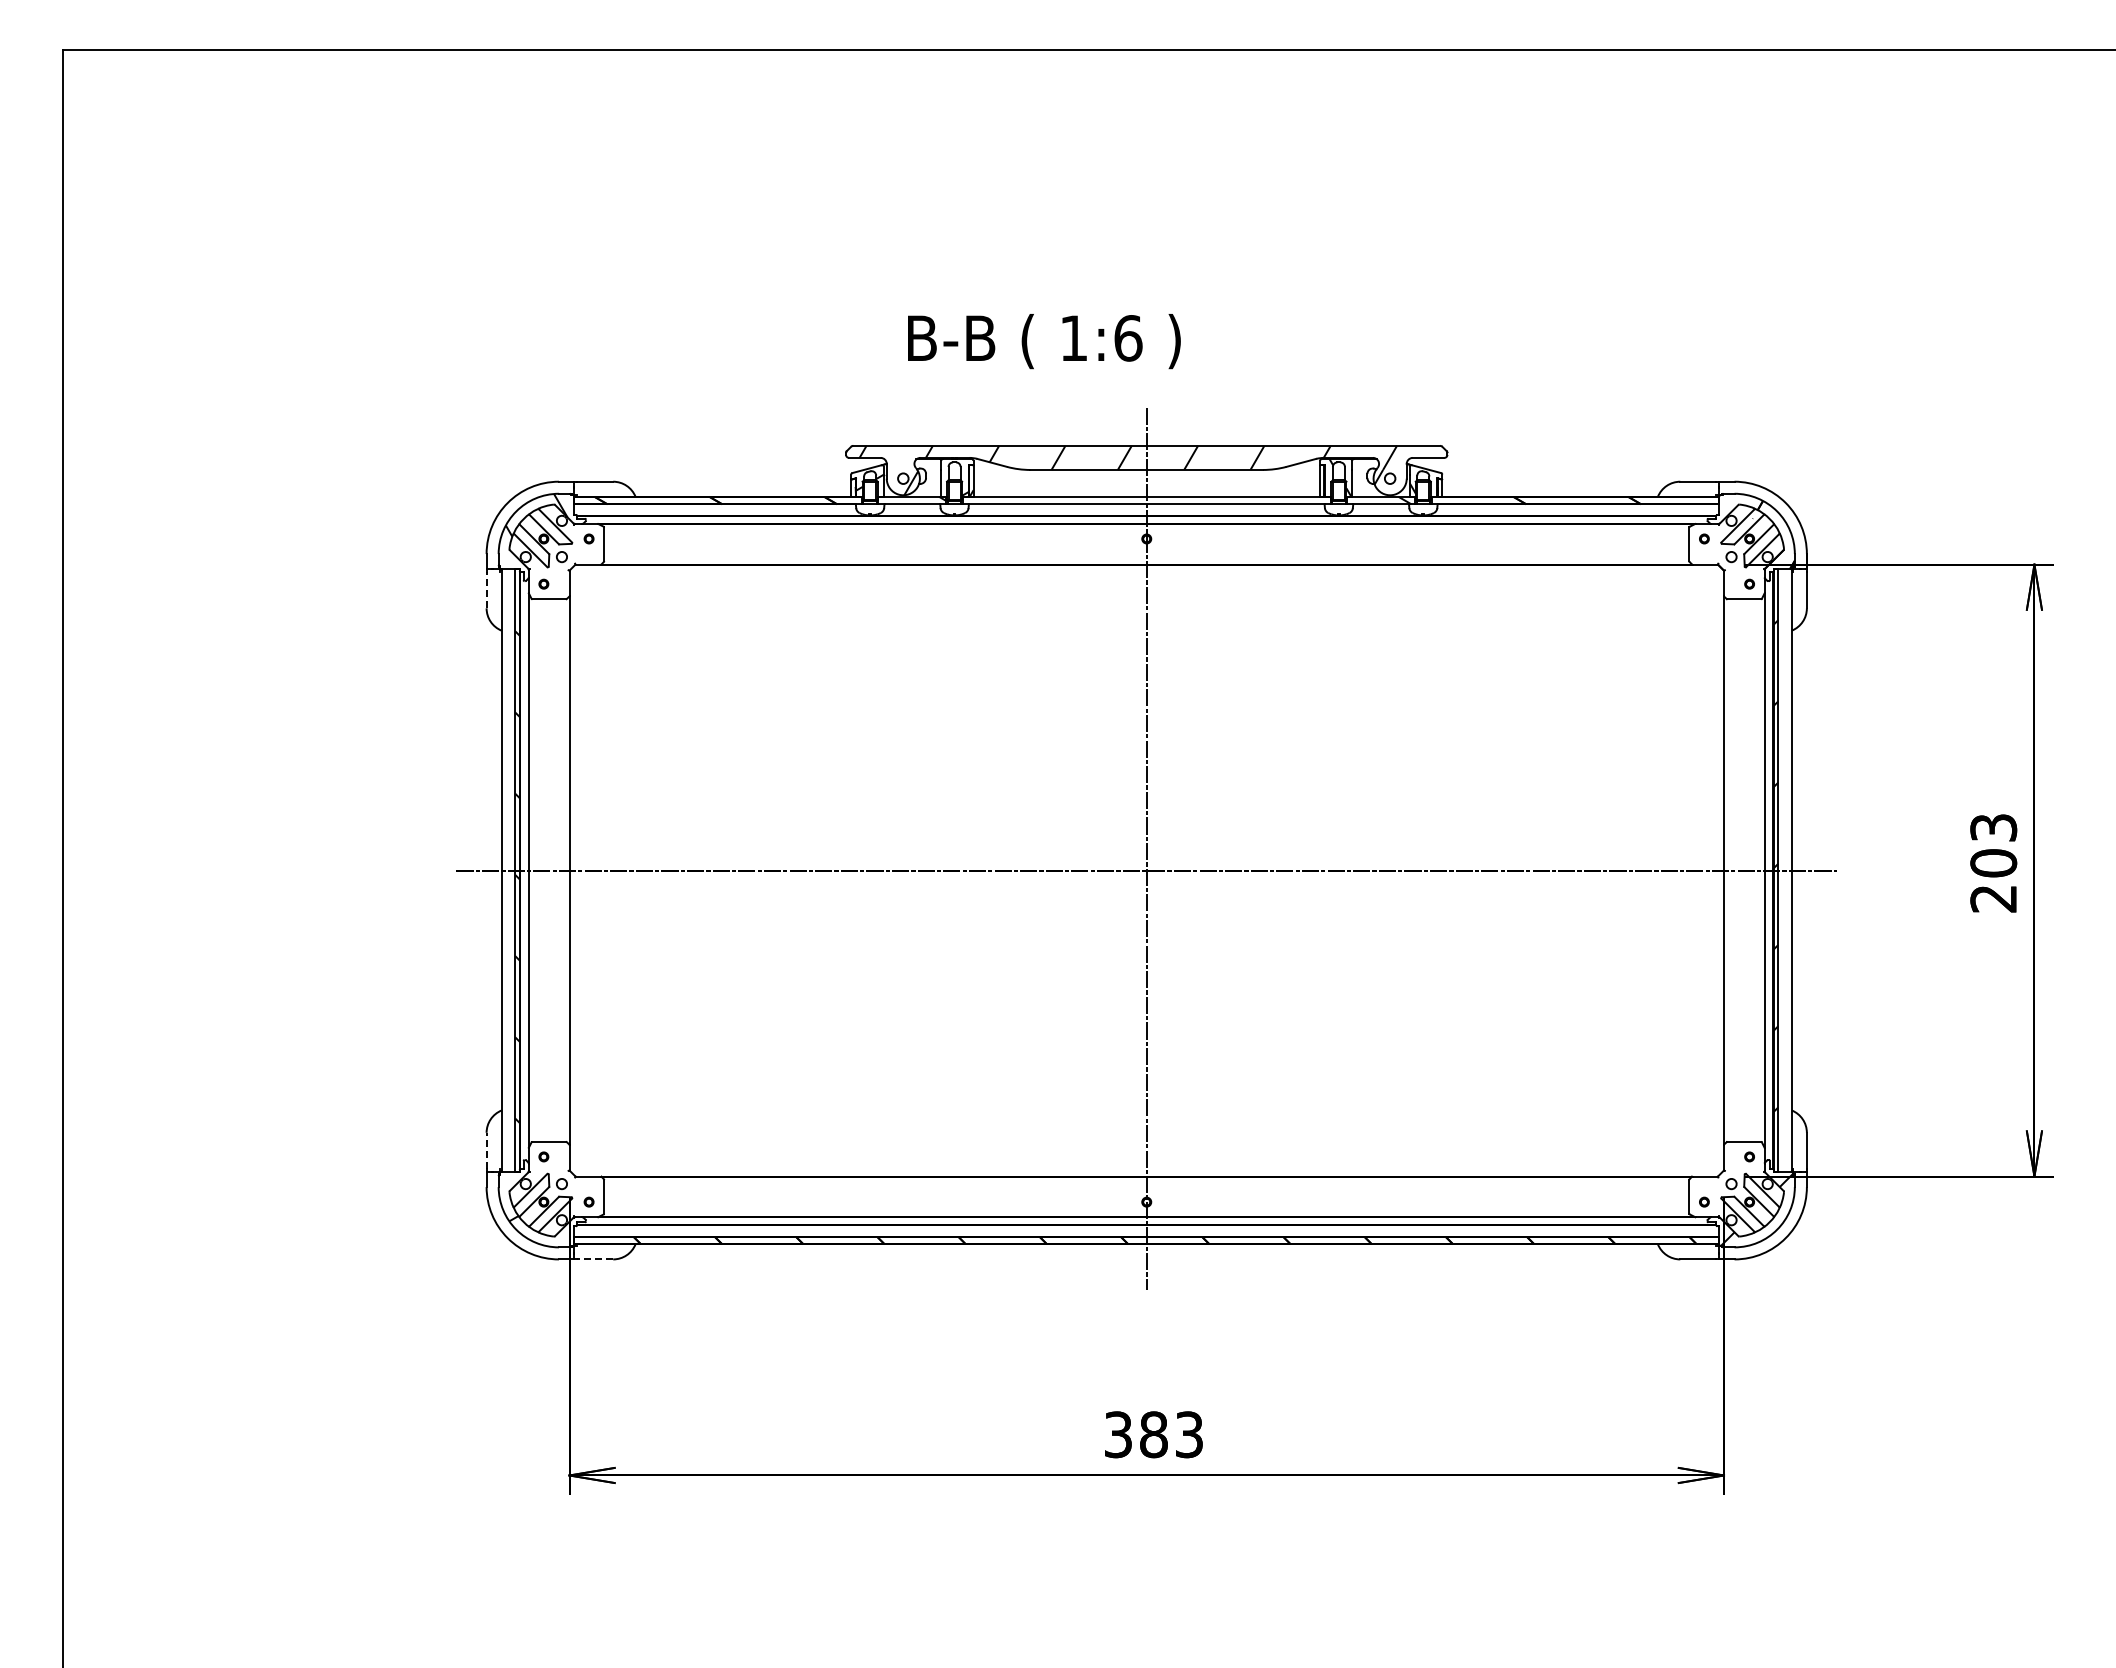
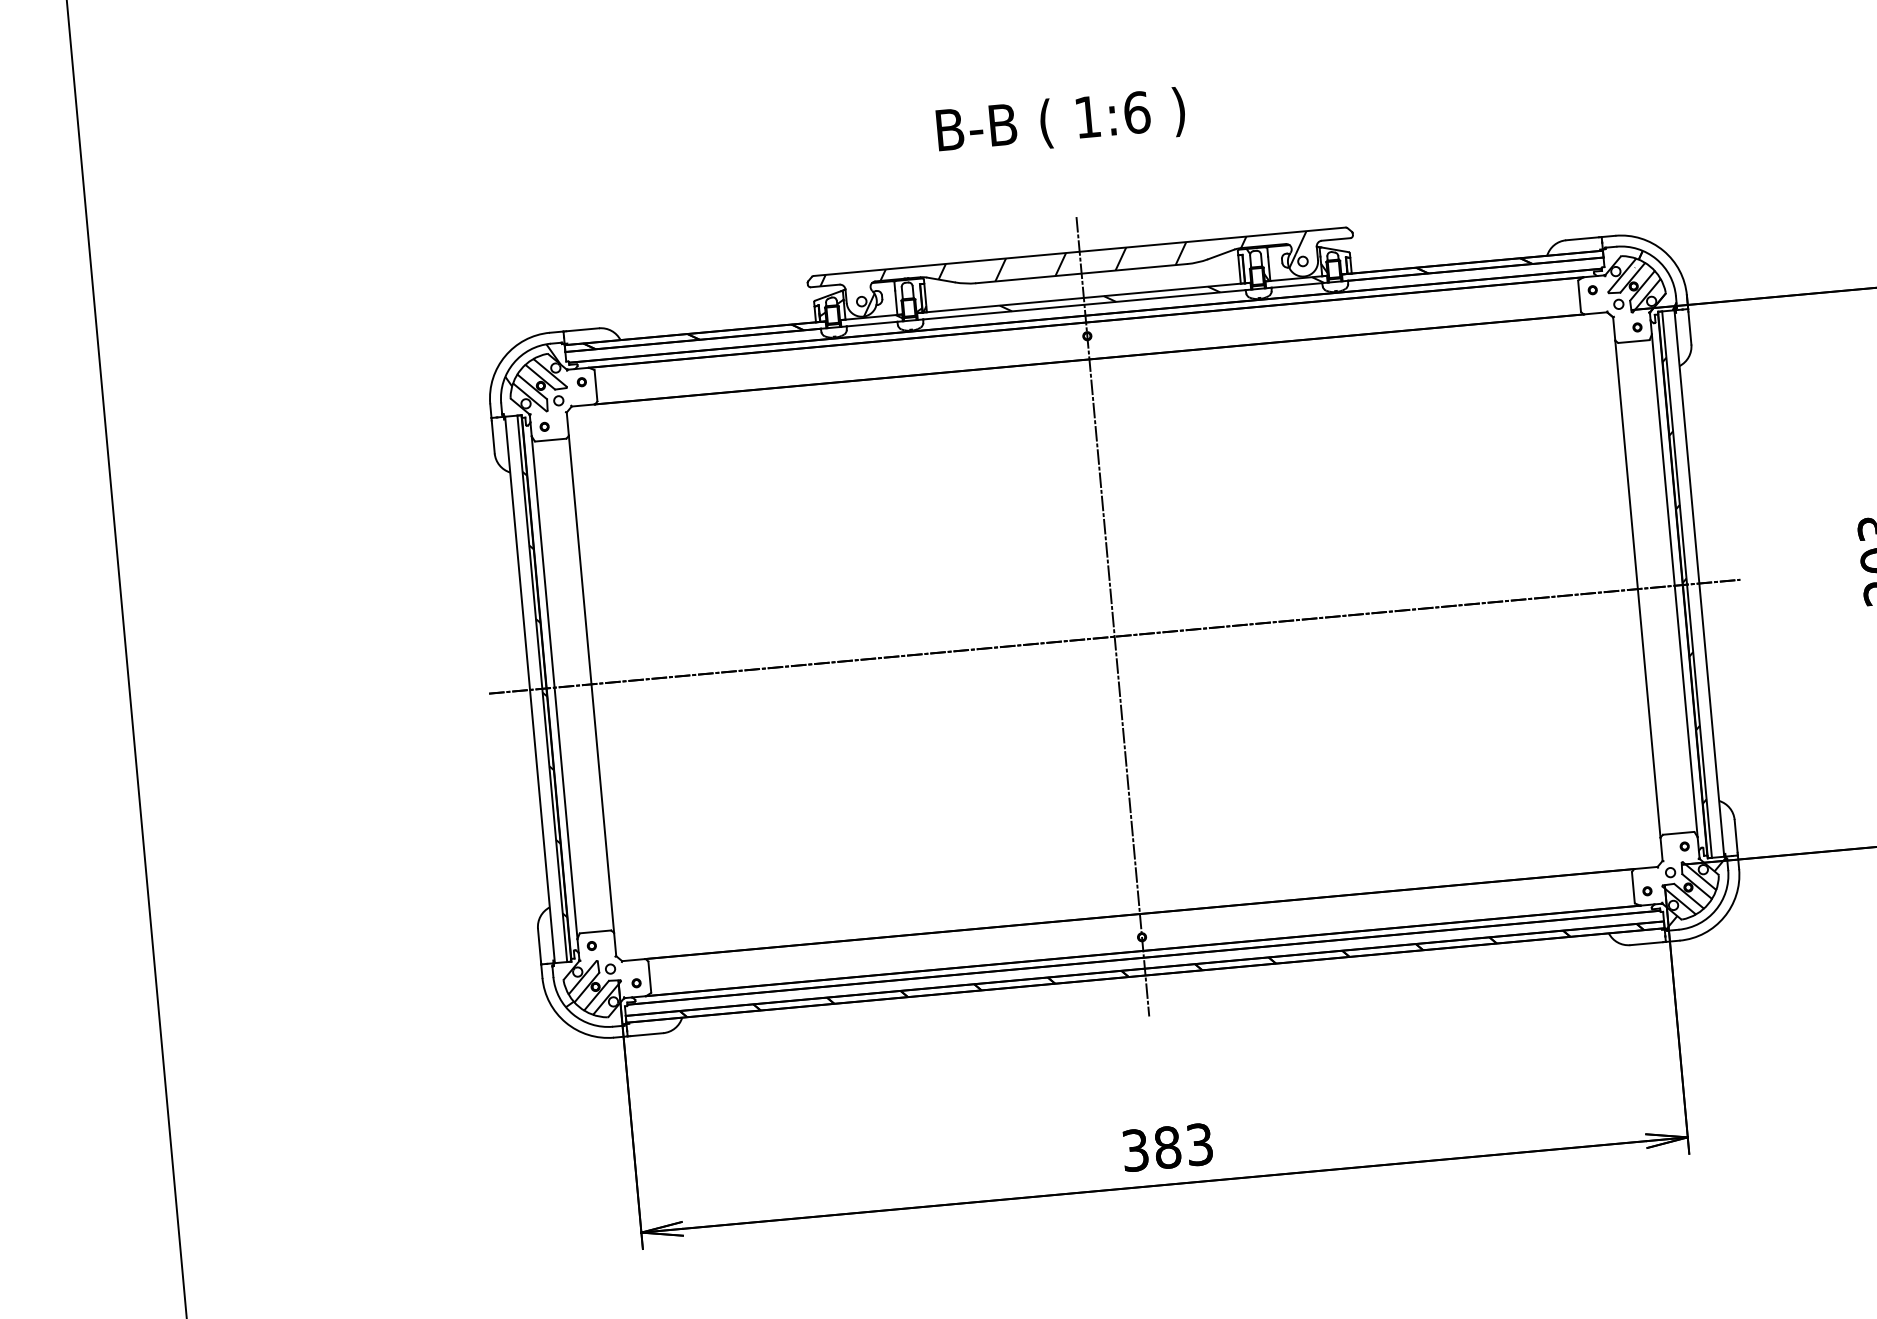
text: (1044, 341) -> (1061, 122), moved
hatch: (1174, 500) -> (1109, 299), added
line: (486, 589) -> (493, 436), dashed -> solid
line: (486, 1150) -> (539, 944), dashed -> solid
line: (594, 1259) -> (646, 1034), dashed -> solid

